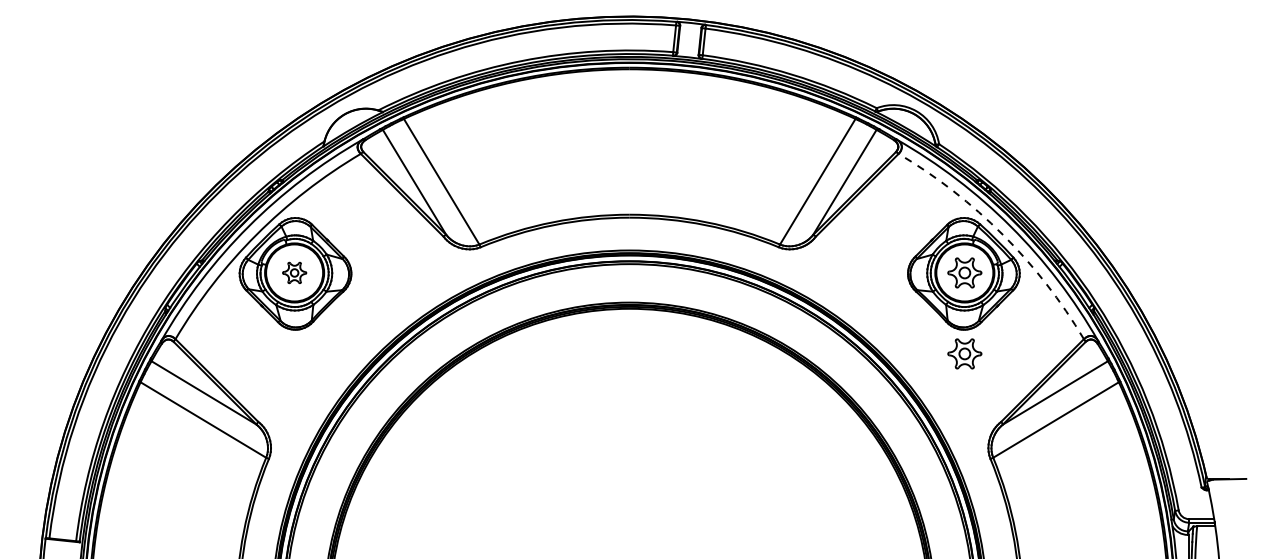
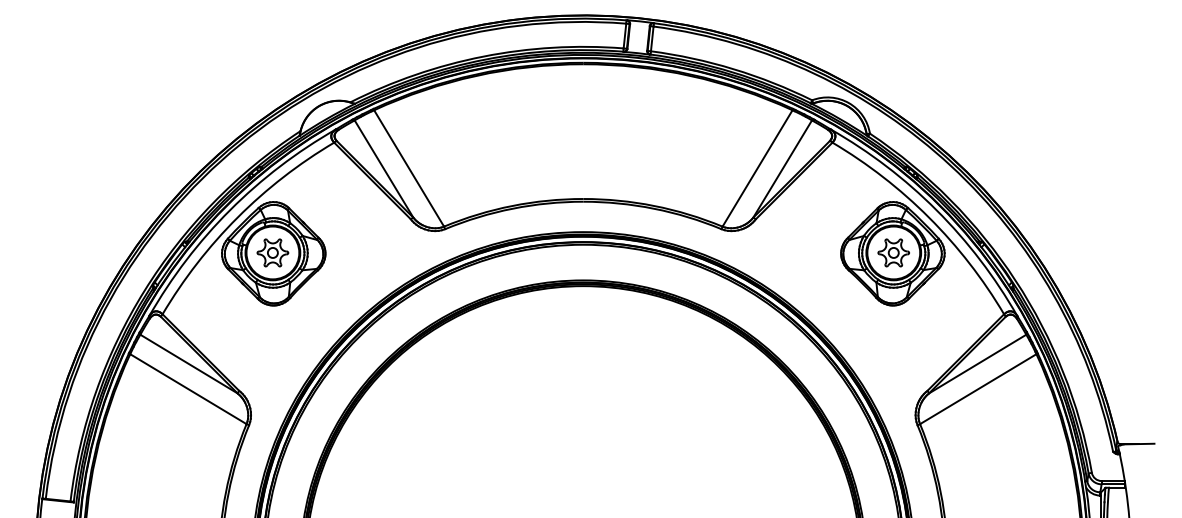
arc: (1003, 234) -> (929, 217), dashed -> solid
part: (294, 272) -> (272, 252), size x1.43
part: (964, 353) -> (893, 327), removed

